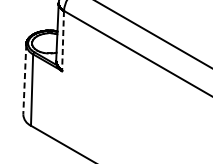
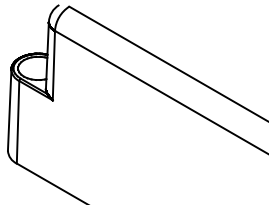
line: (62, 40) -> (53, 65), dashed -> solid
line: (24, 79) -> (9, 110), dashed -> solid

